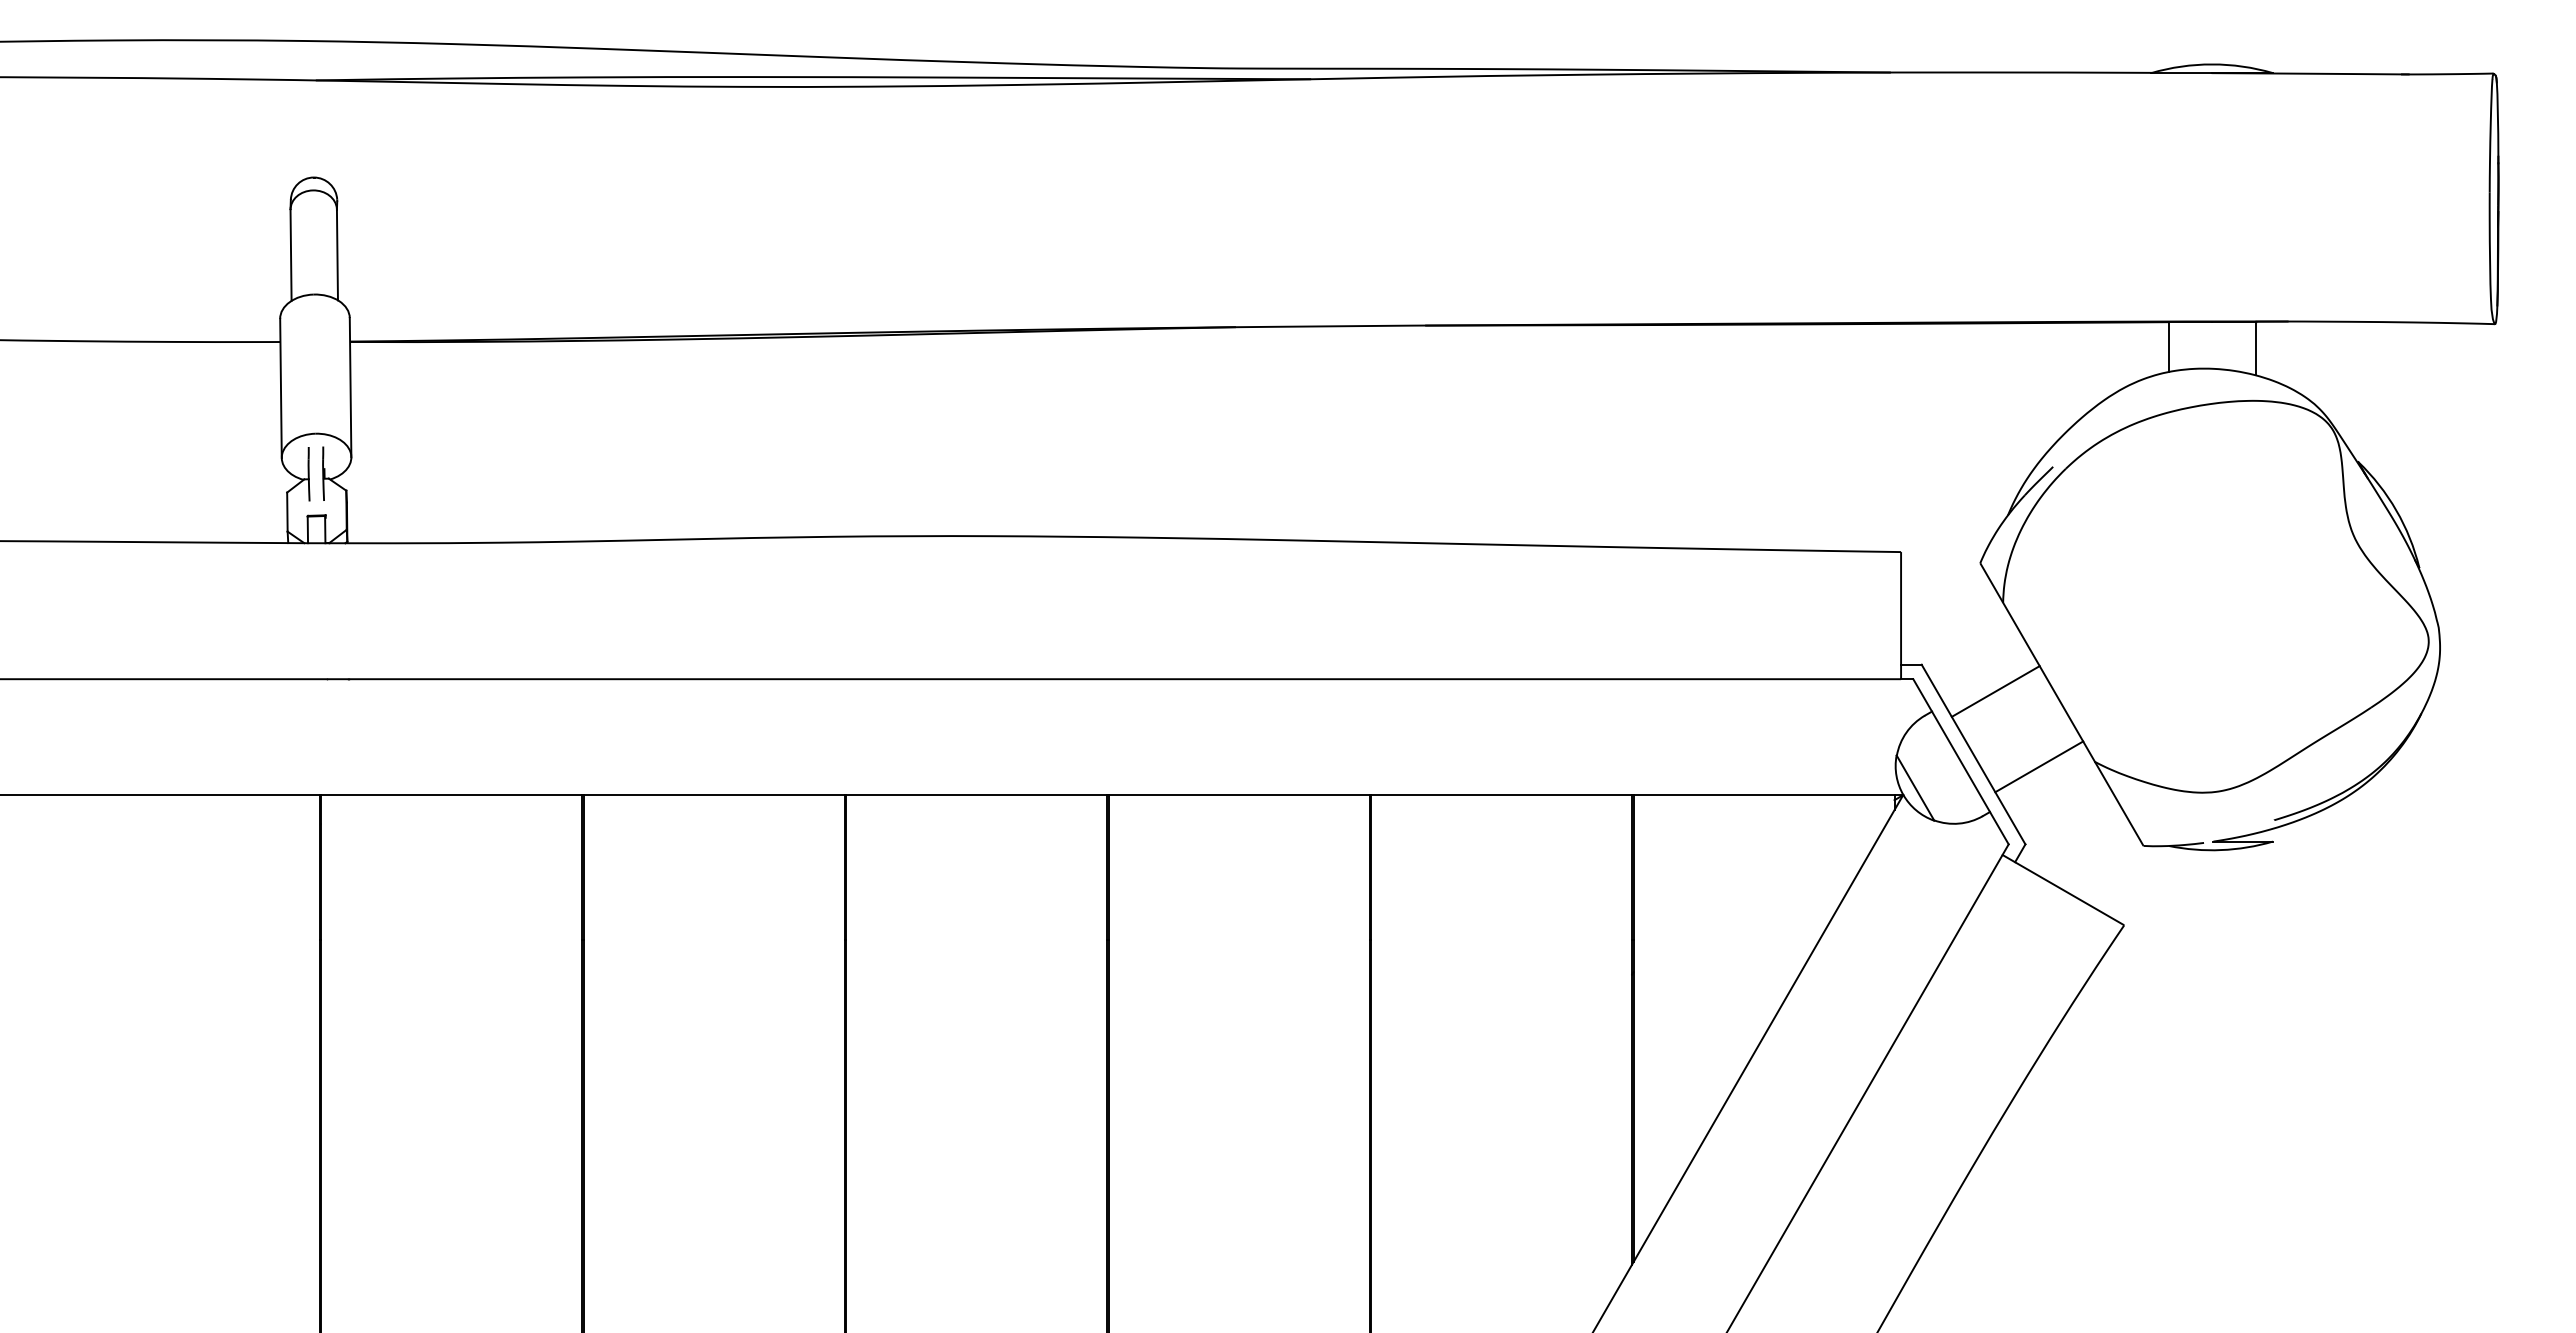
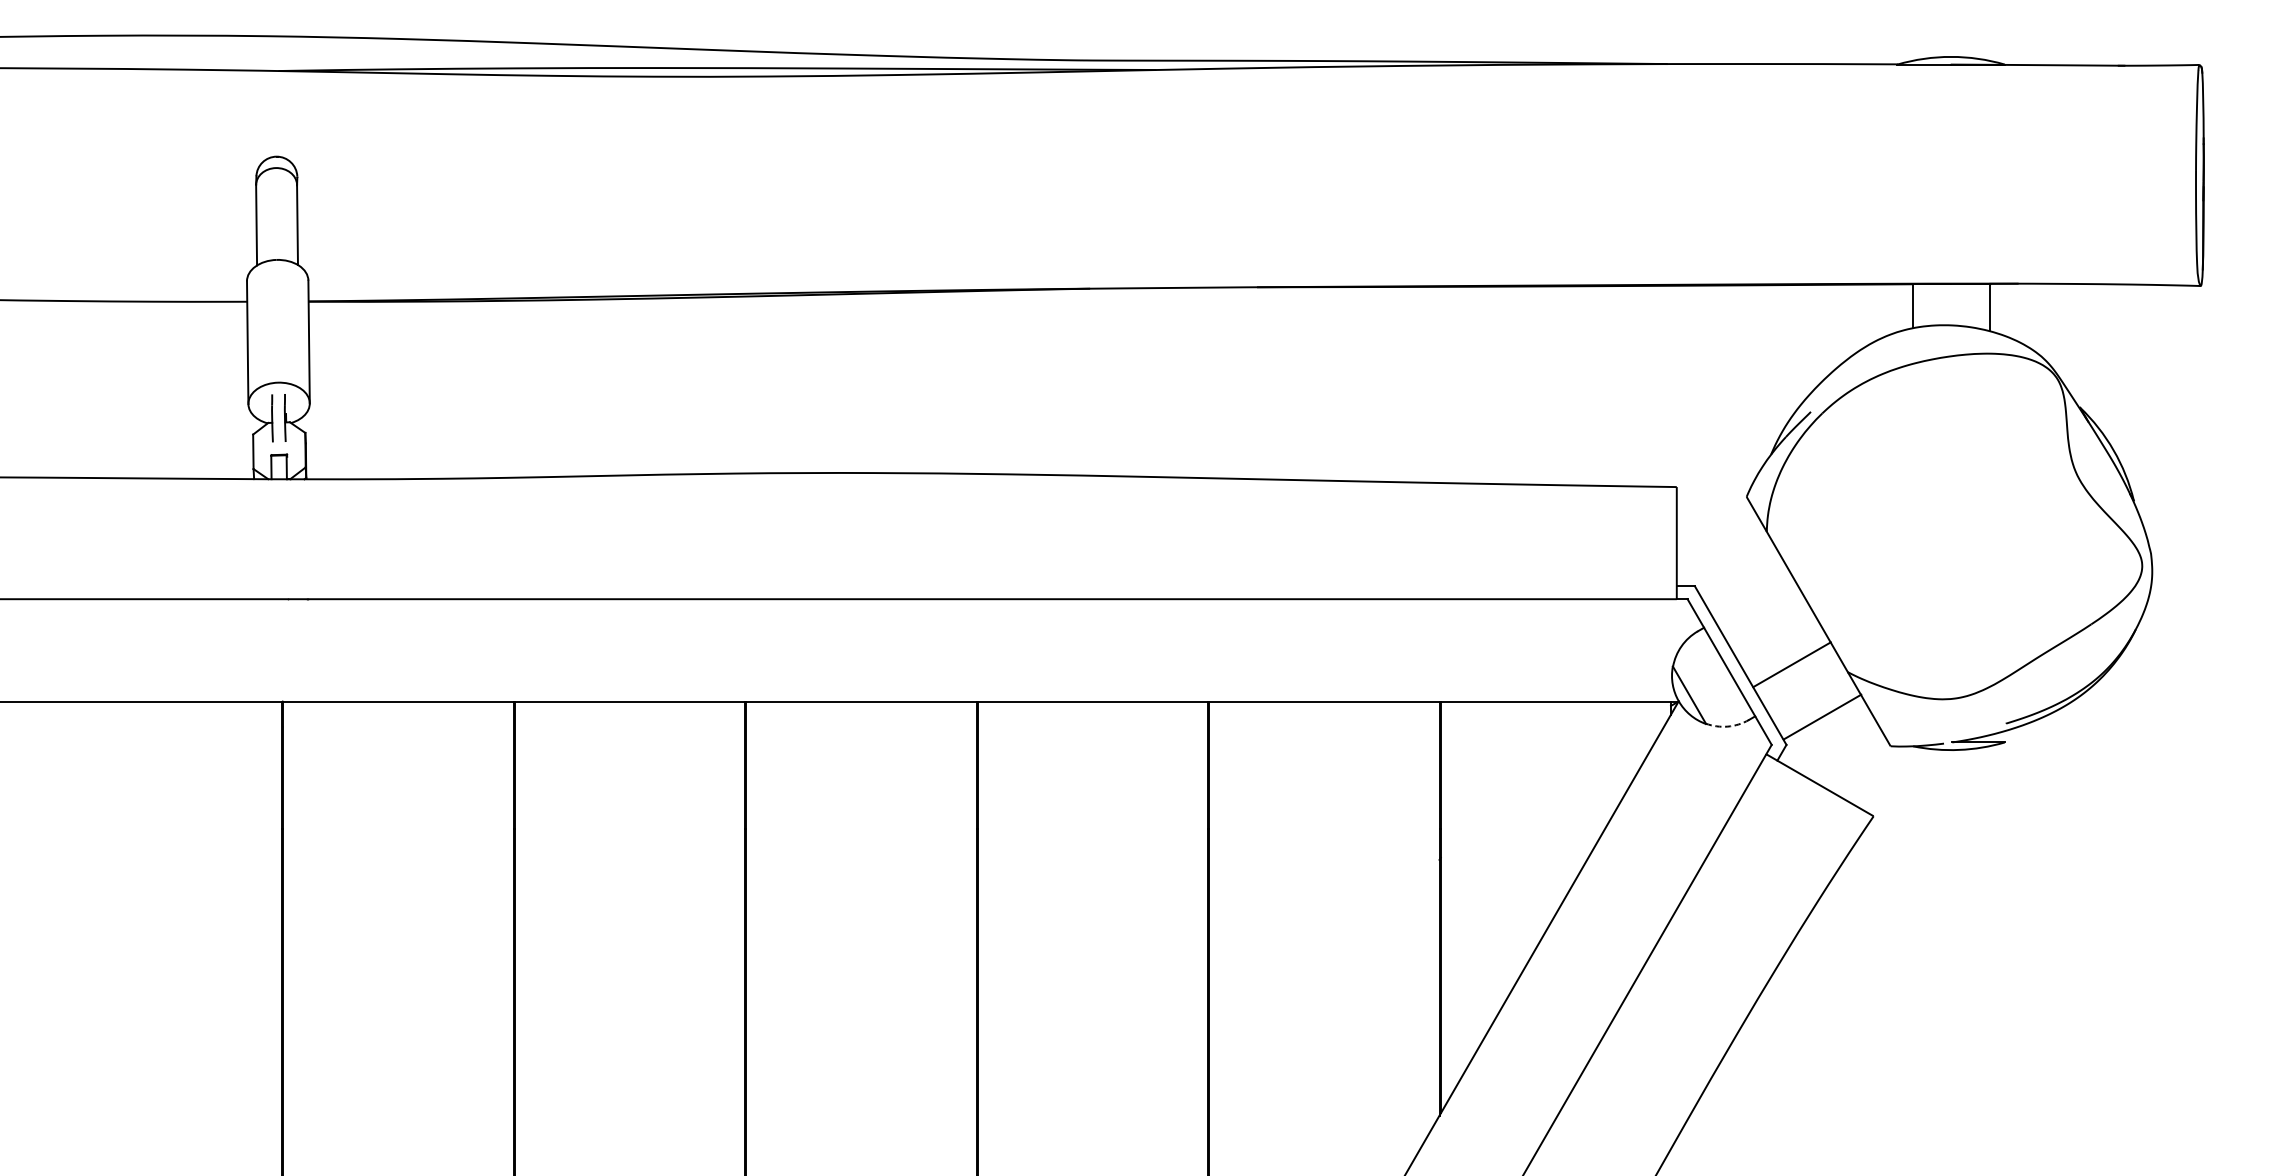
line: (1995, 691) -> (1791, 664), moved
line: (2039, 766) -> (1822, 716), moved
arc: (1959, 823) -> (1728, 726), solid -> dashed

